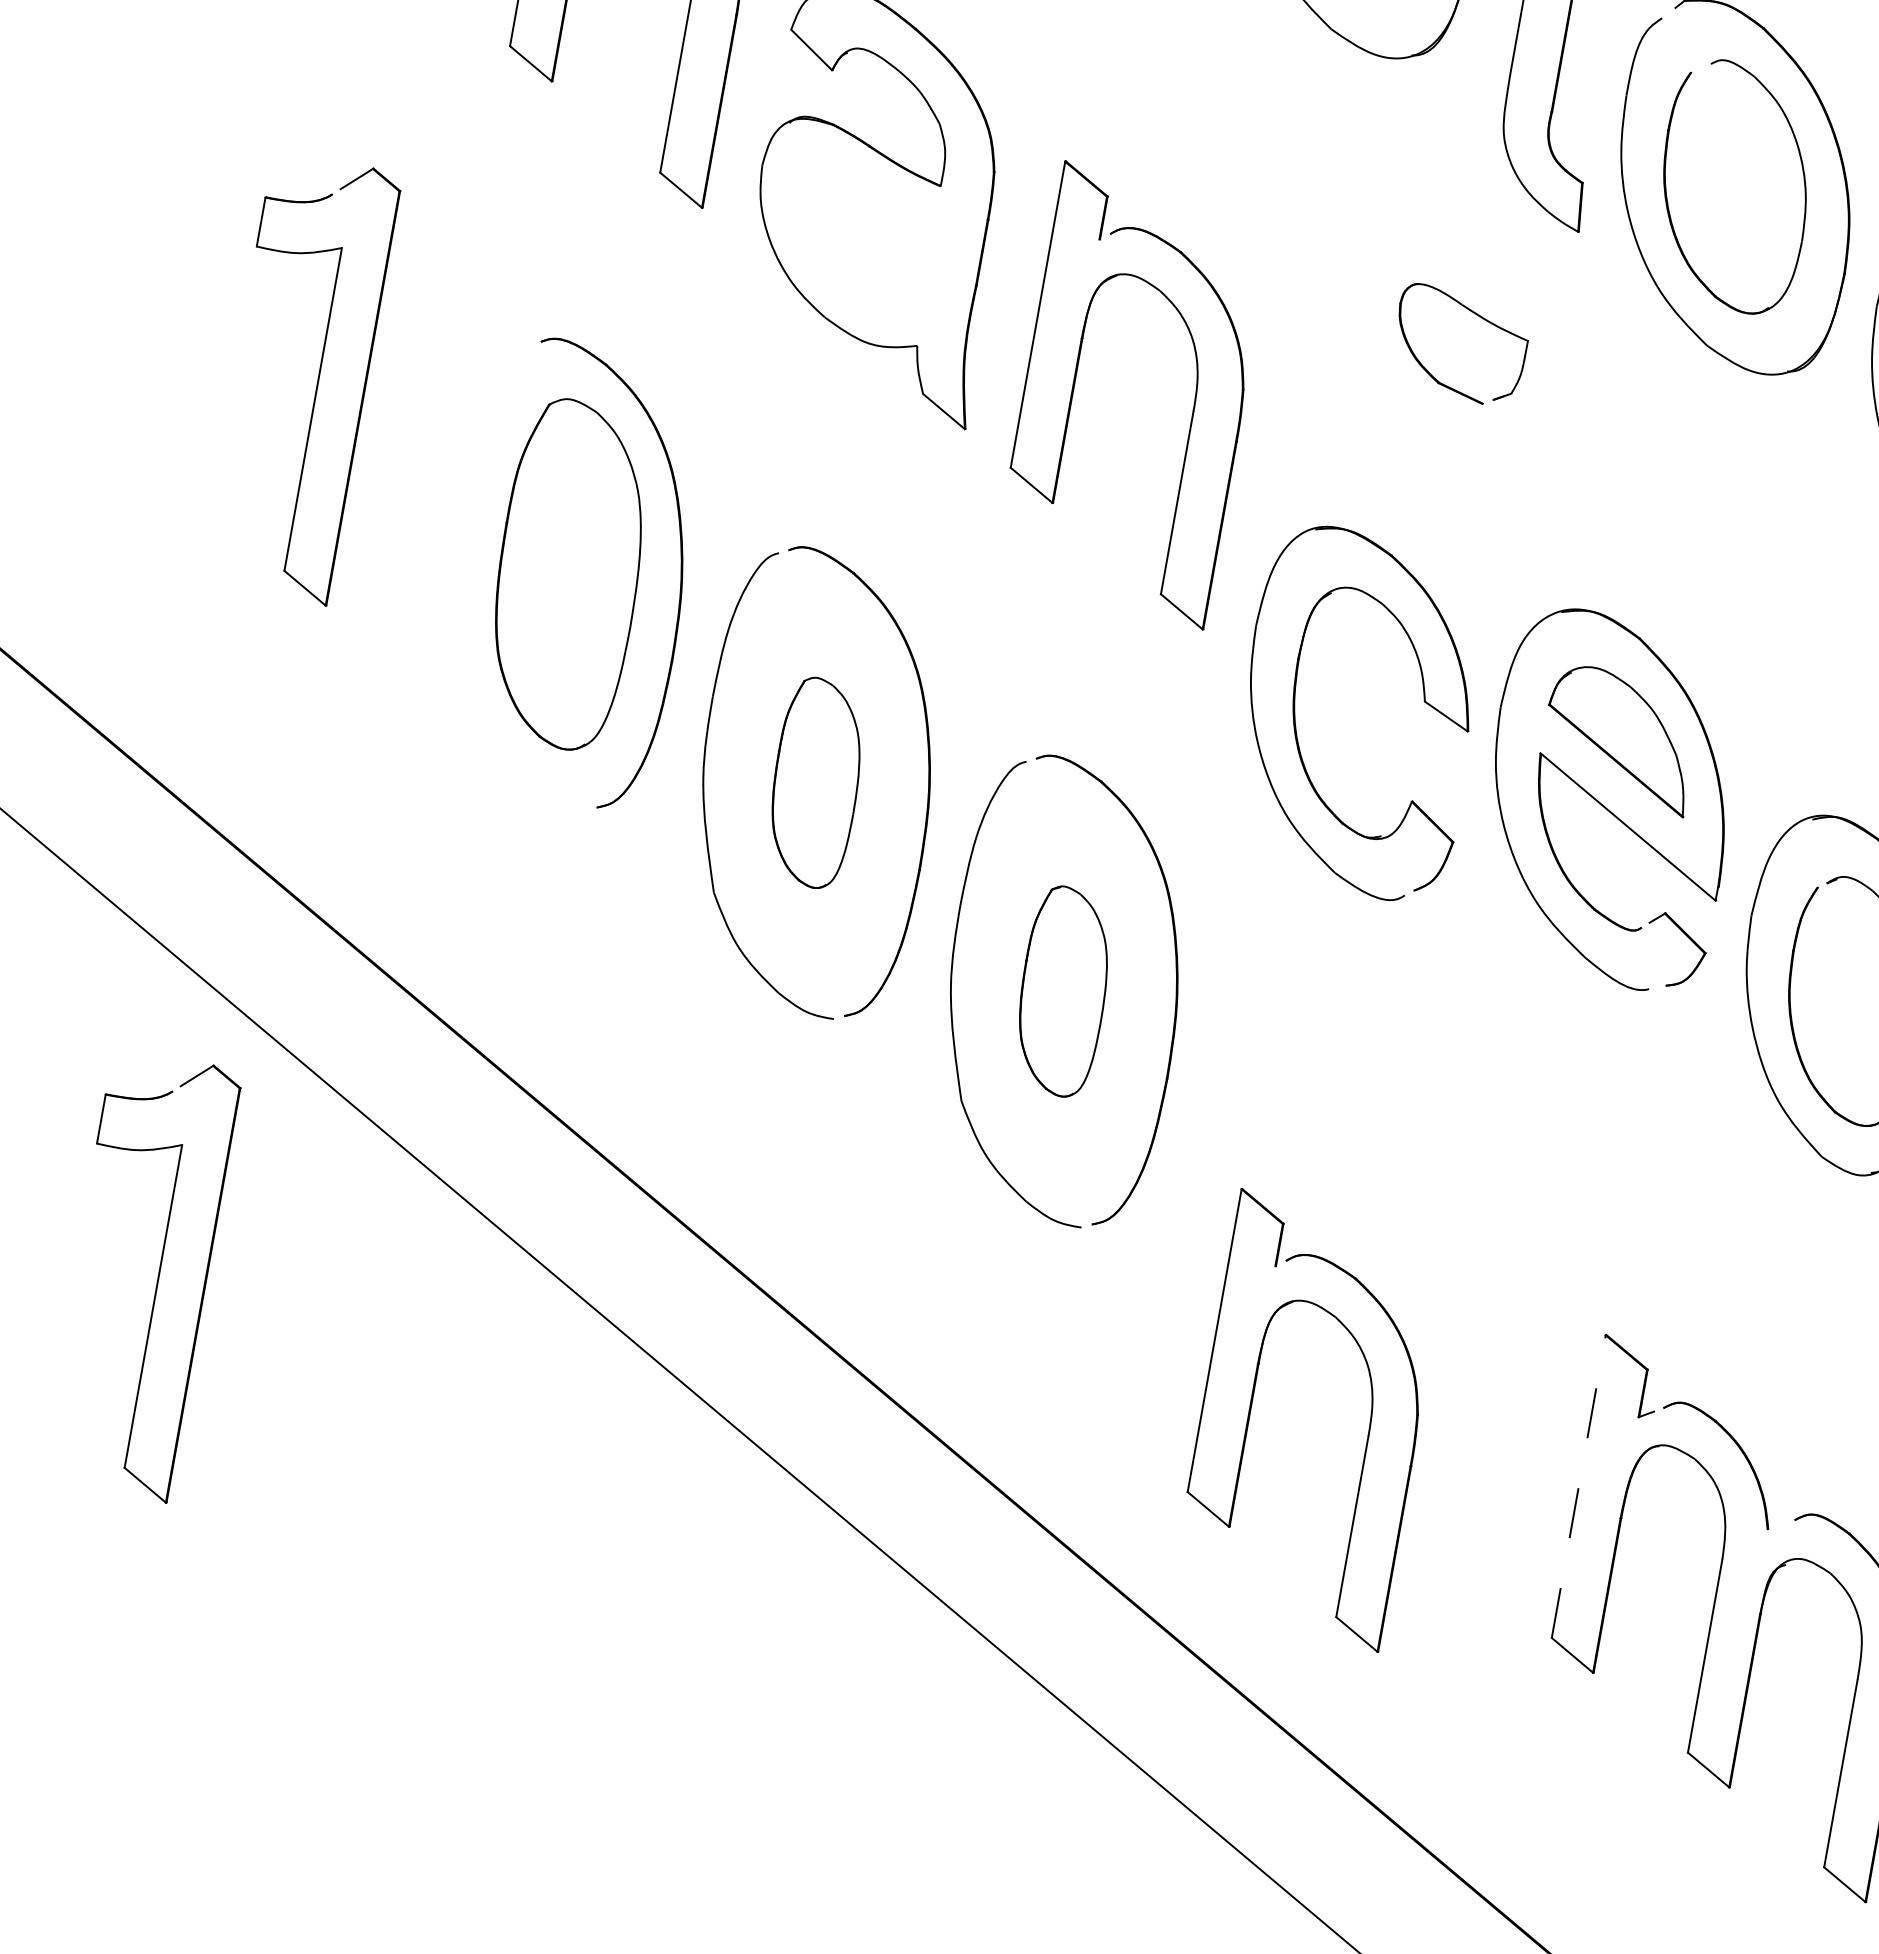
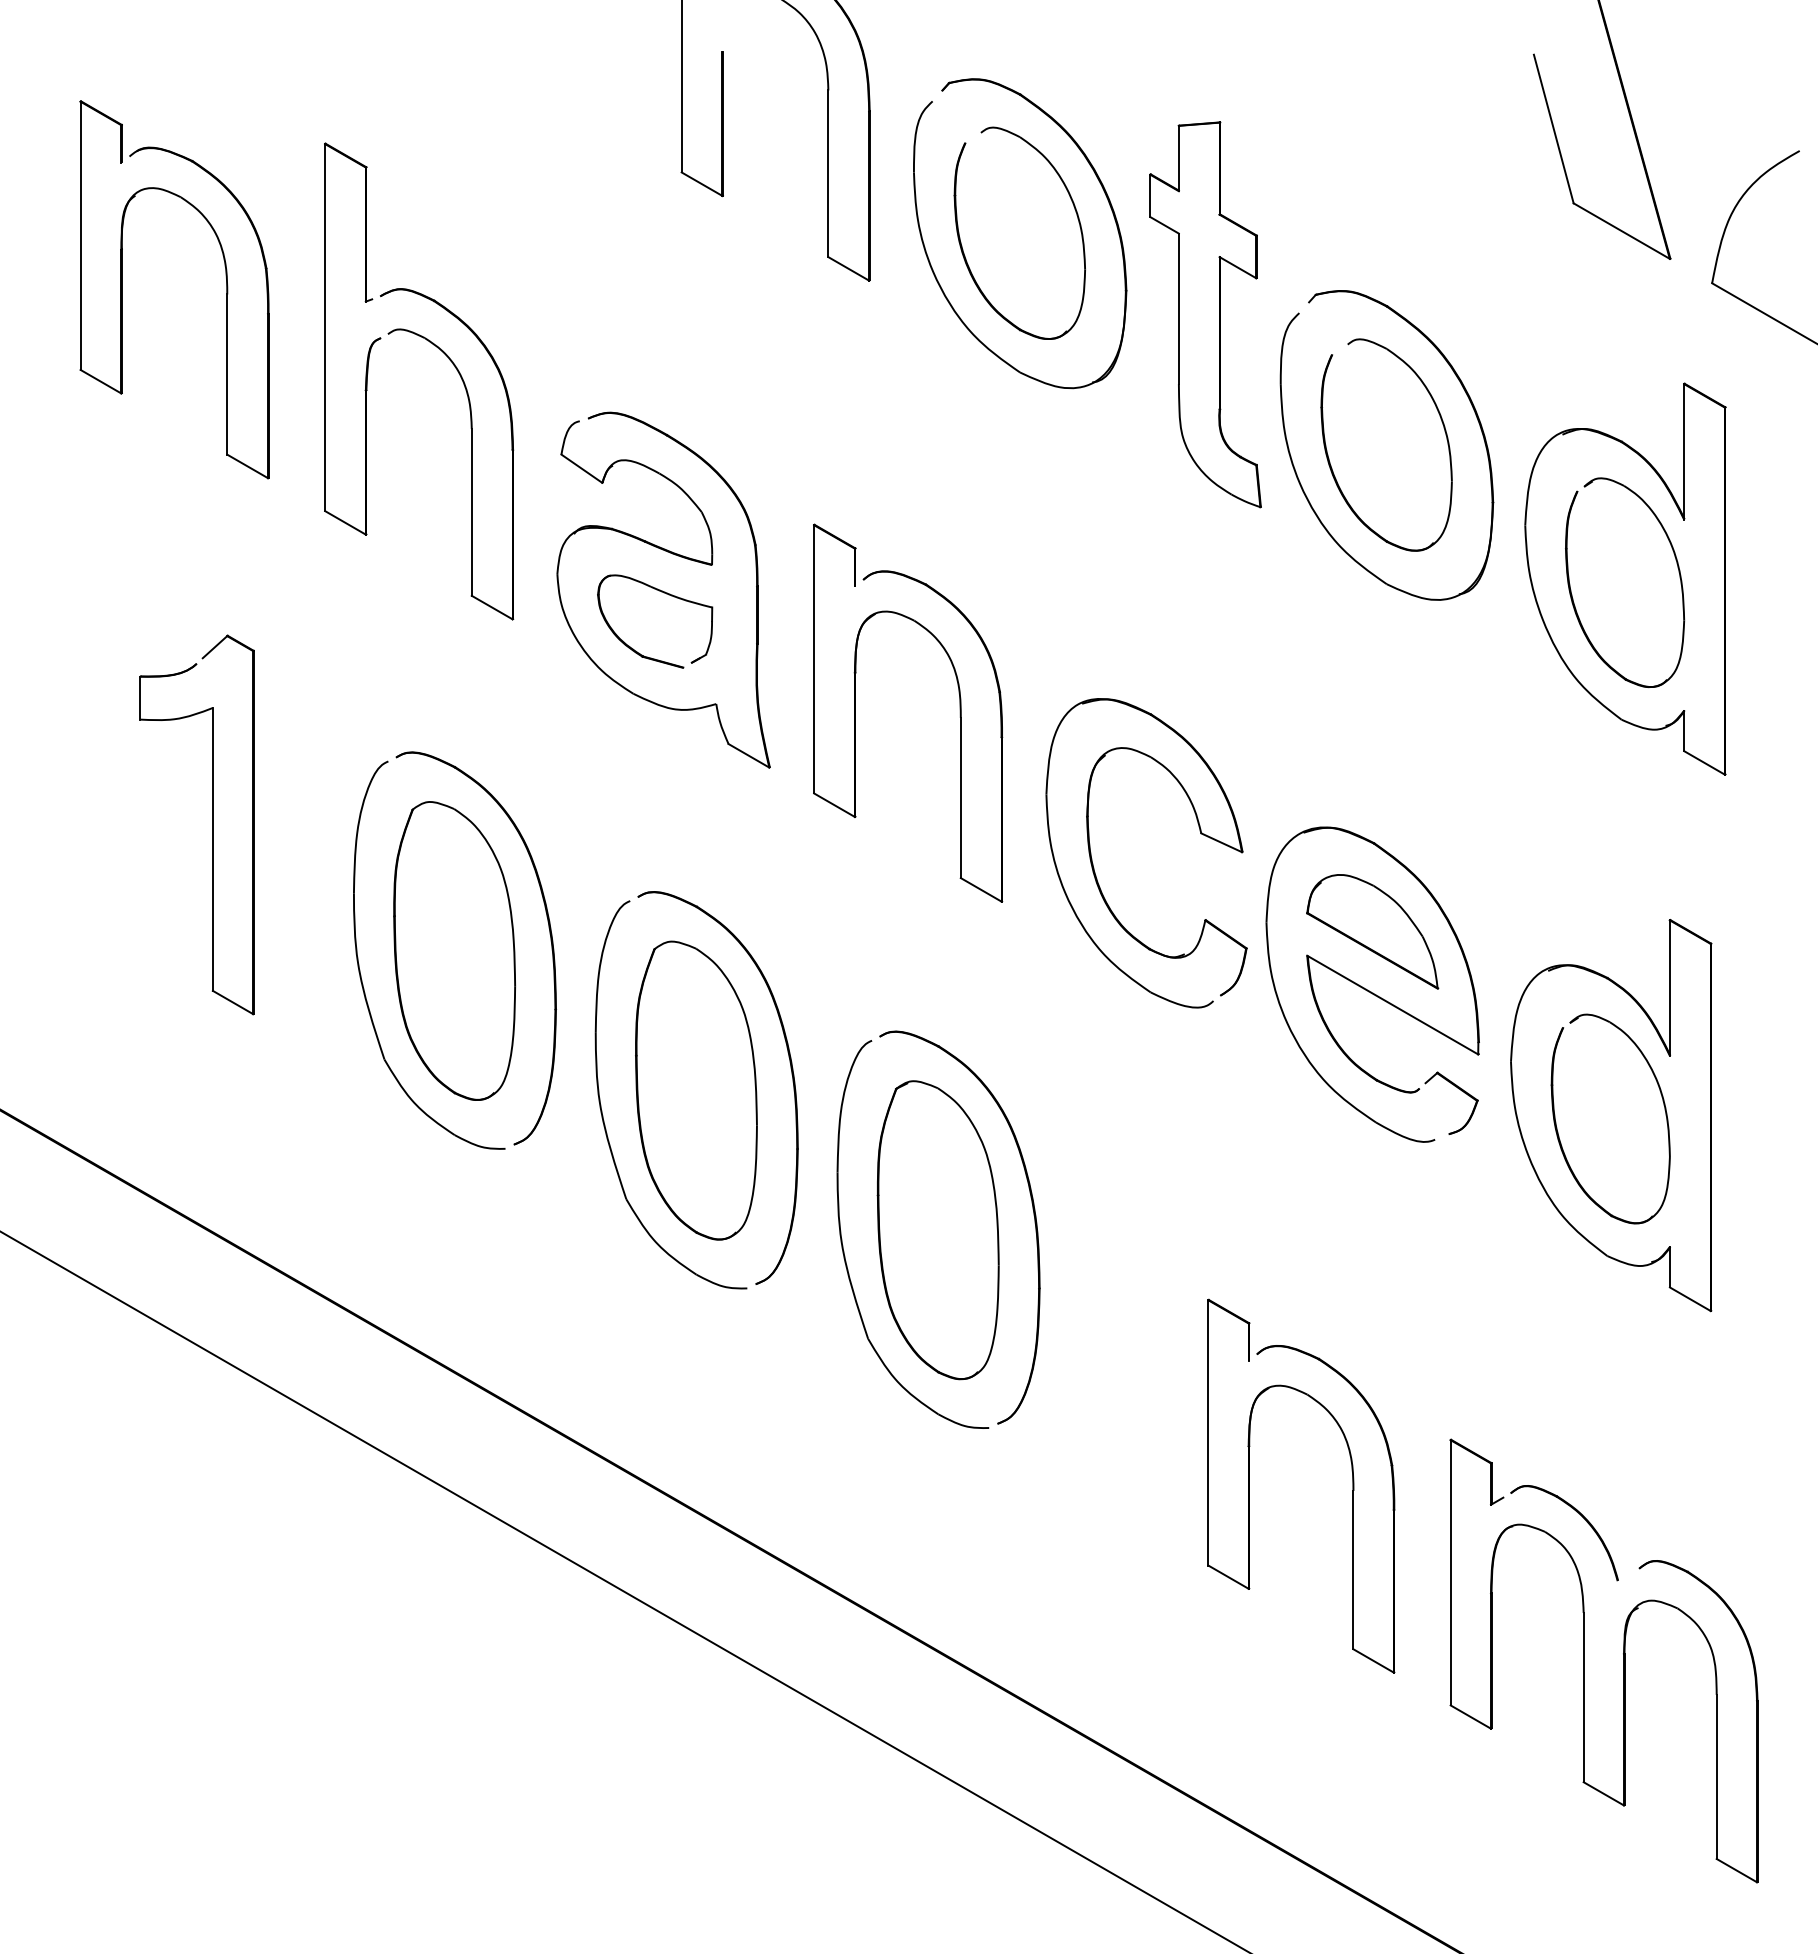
part: (1480, 318) -> (668, 595), moved
part: (457, 570) -> (359, 964), added
part: (1296, 718) -> (1094, 867), moved
part: (816, 782) -> (696, 1090), size x1.67
part: (1062, 991) -> (937, 1230), size x1.67
part: (158, 1277) -> (212, 1610), removed
part: (1368, 1429) -> (1352, 1485), moved
line: (1578, 1486) -> (1450, 1572), dashed -> solid

